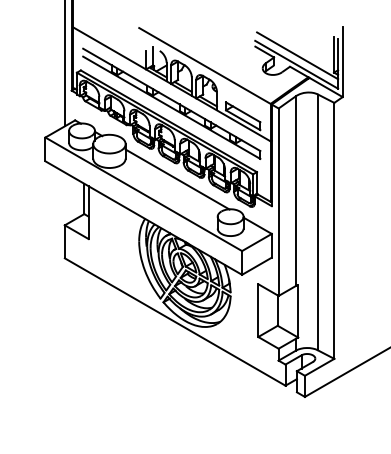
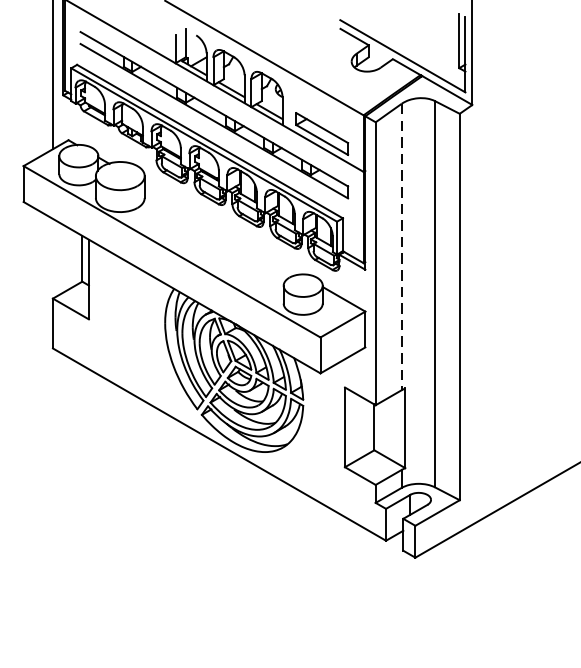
line: (297, 55) -> (404, 42), removed
line: (177, 179) -> (222, 229), removed
line: (295, 191) -> (401, 247), solid -> dashed

